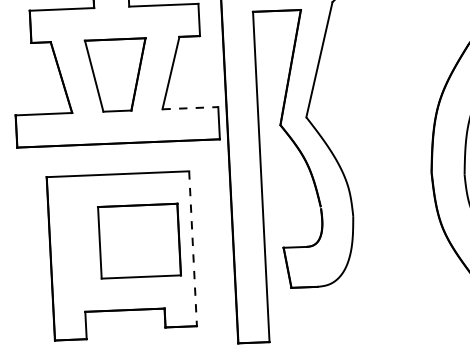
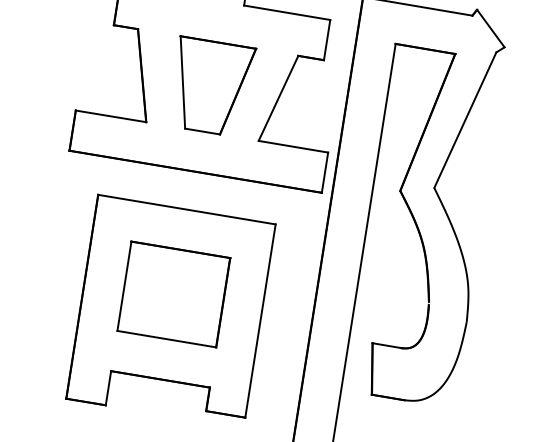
line: (190, 108) -> (293, 147), dashed -> solid
part: (139, 240) -> (173, 293), moved
line: (193, 248) -> (261, 320), dashed -> solid

